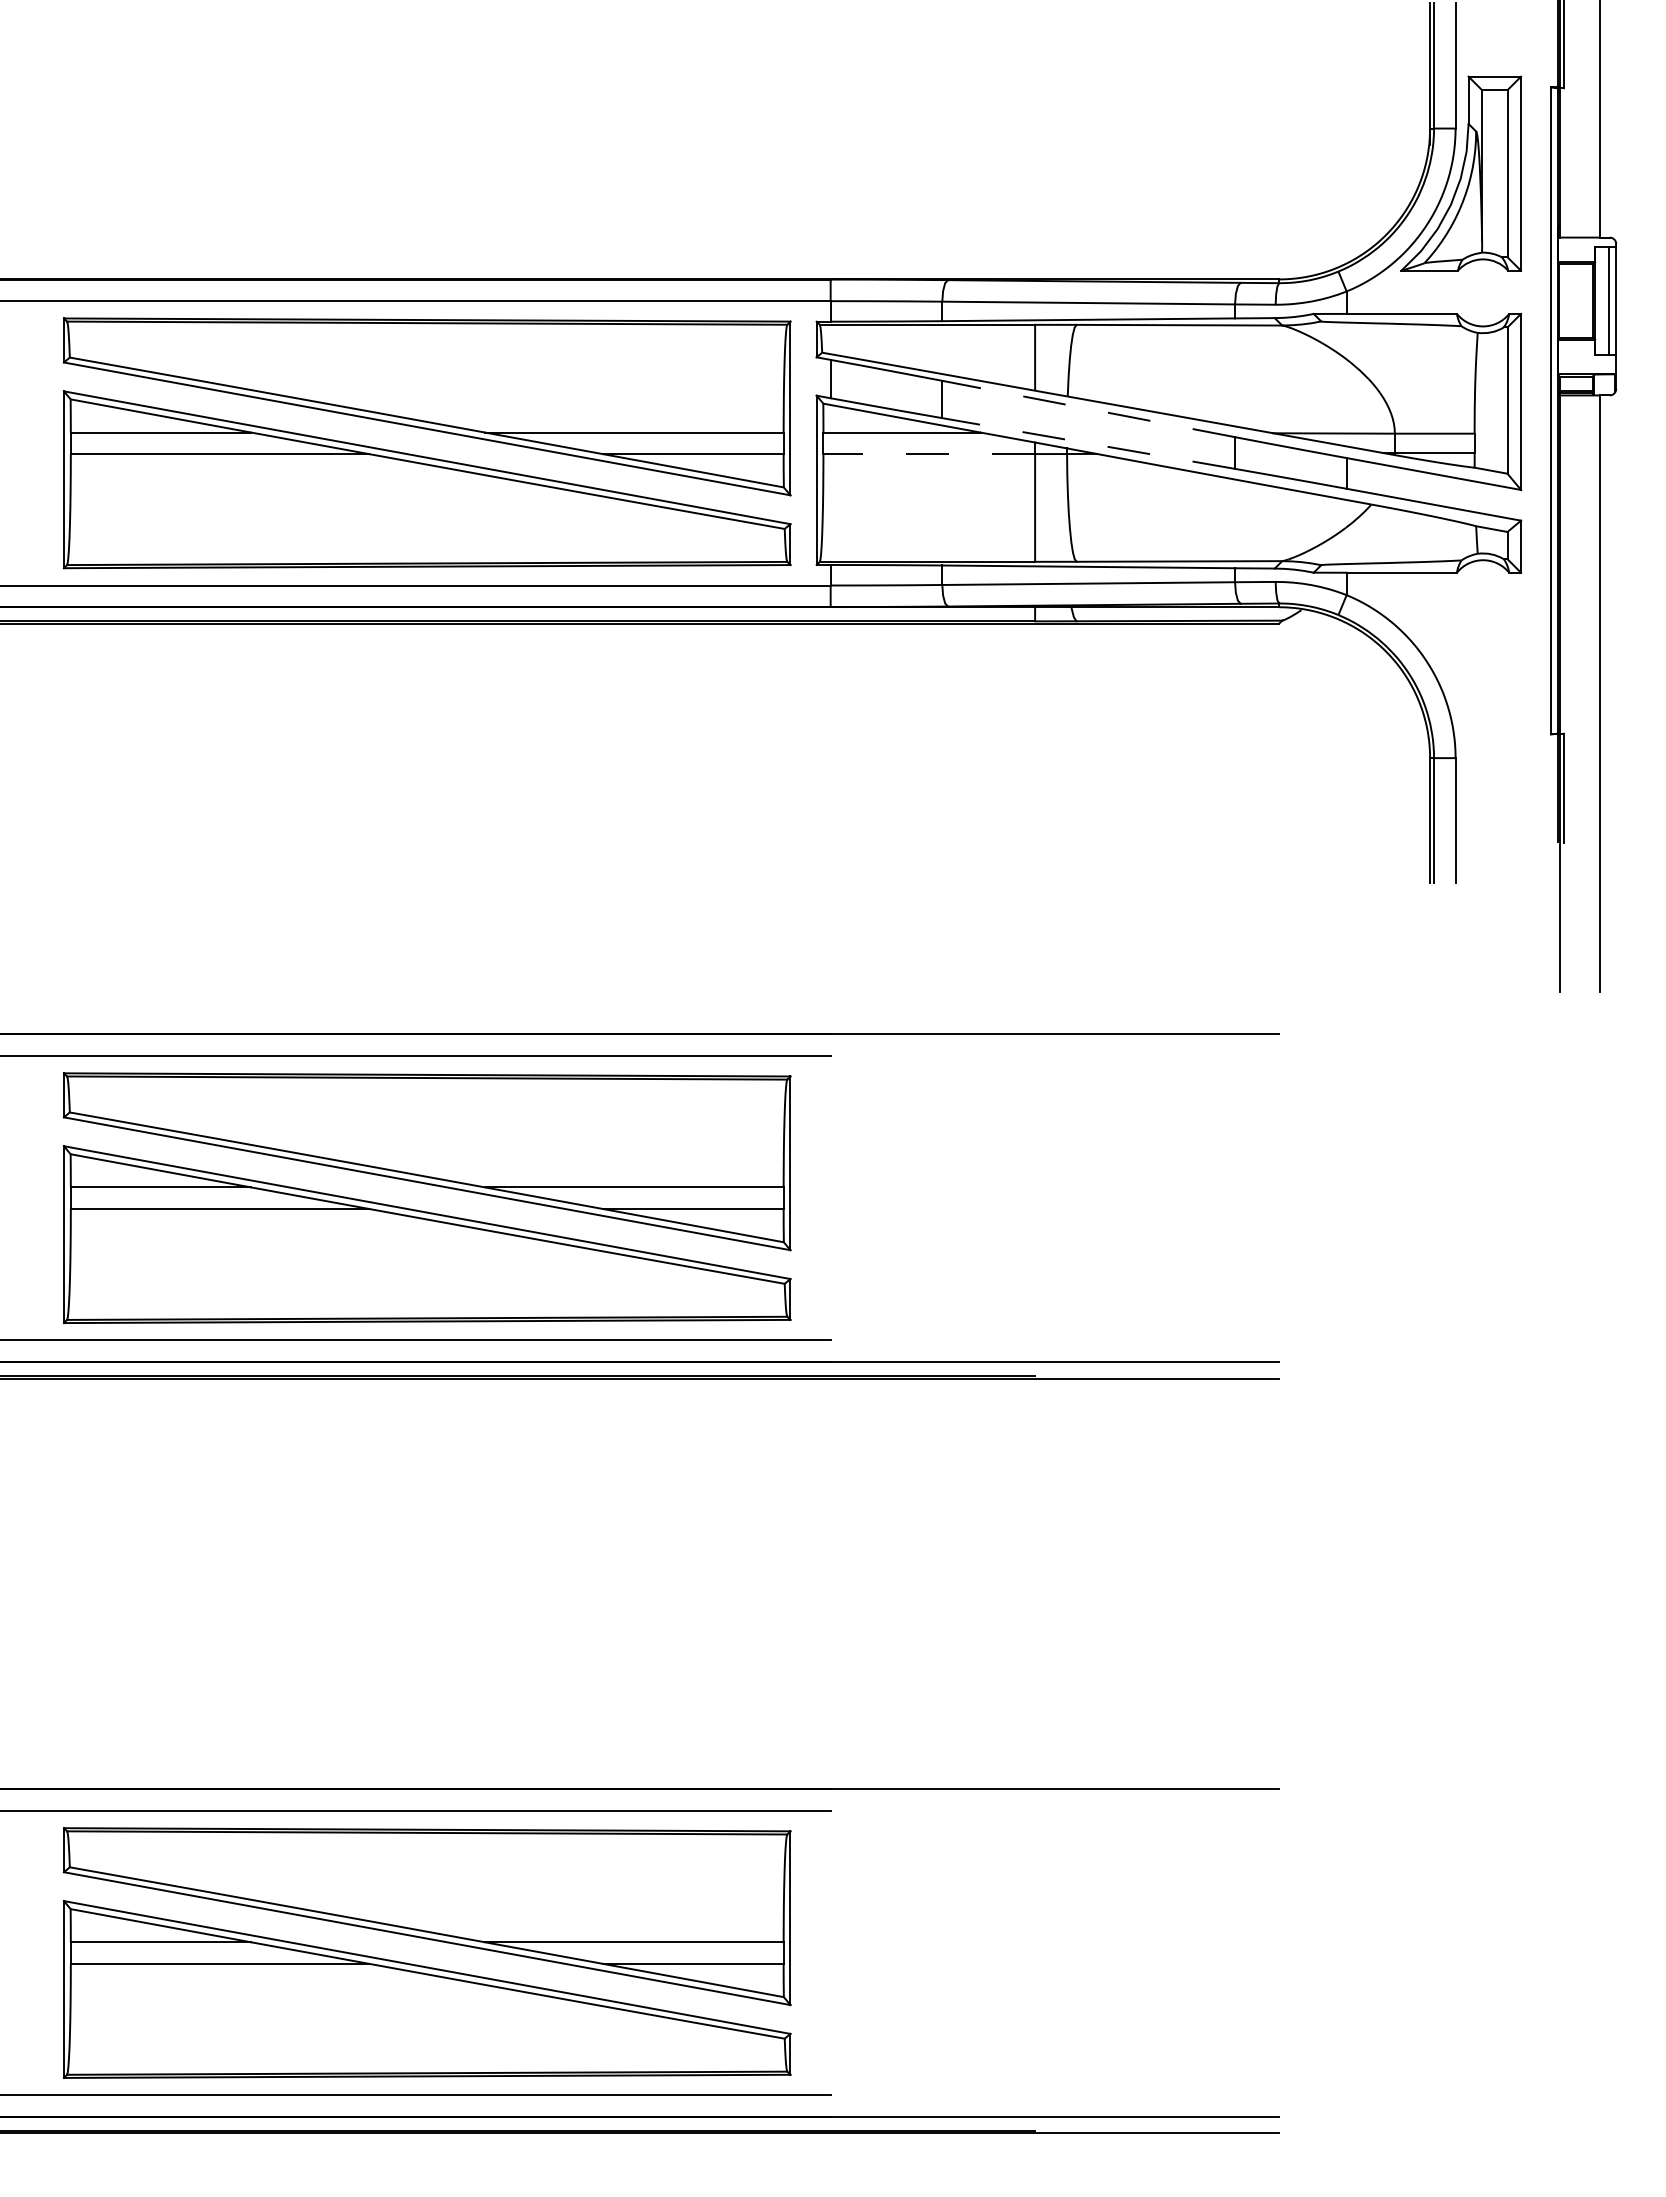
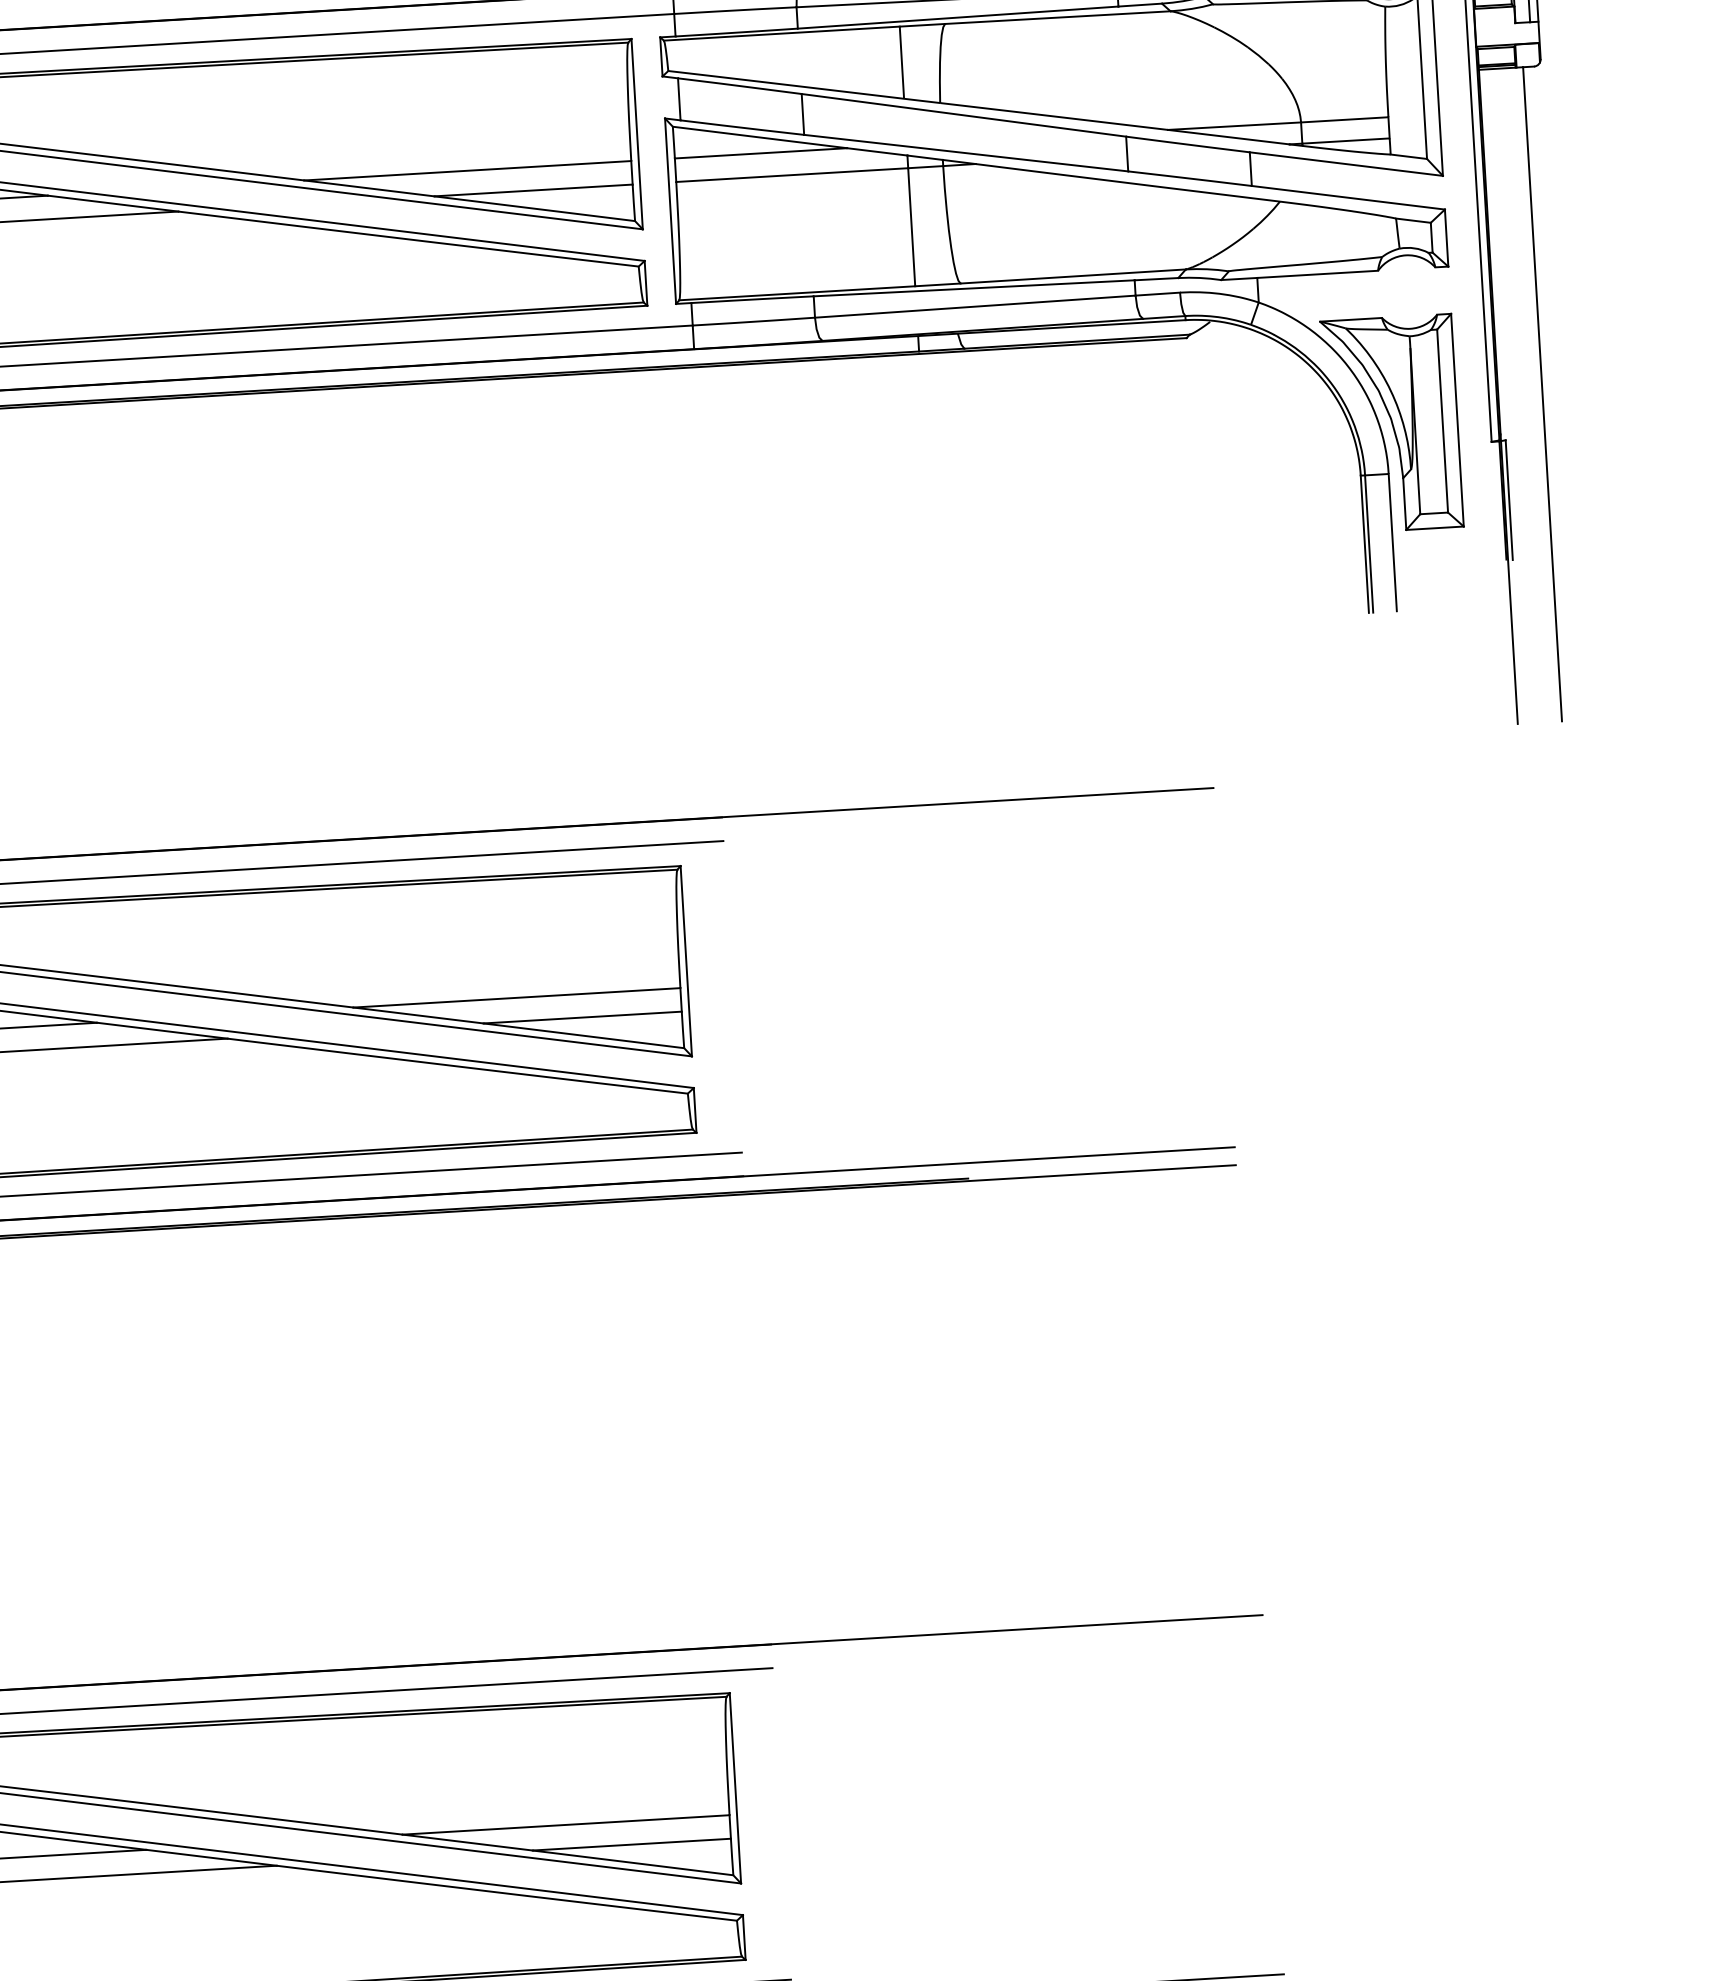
line: (1088, 408) -> (963, 114), dashed -> solid
line: (1088, 443) -> (965, 153), dashed -> solid
line: (929, 454) -> (792, 175), dashed -> solid
part: (1461, 712) -> (1392, 423), added

